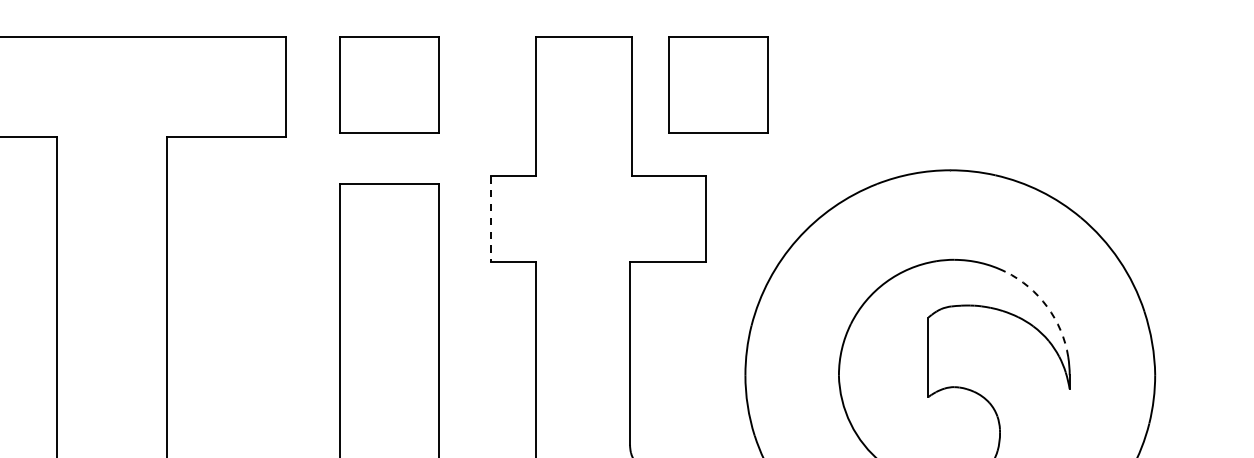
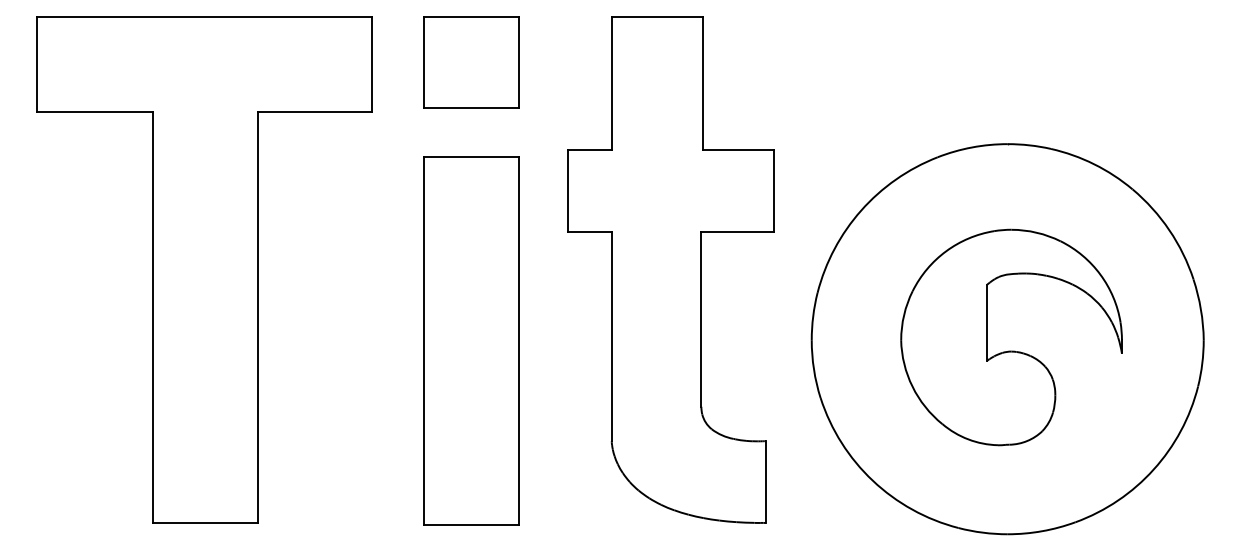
part: (719, 84) -> (786, 62), removed
line: (490, 218) -> (567, 190), dashed -> solid
arc: (1047, 306) -> (1100, 274), dashed -> solid

